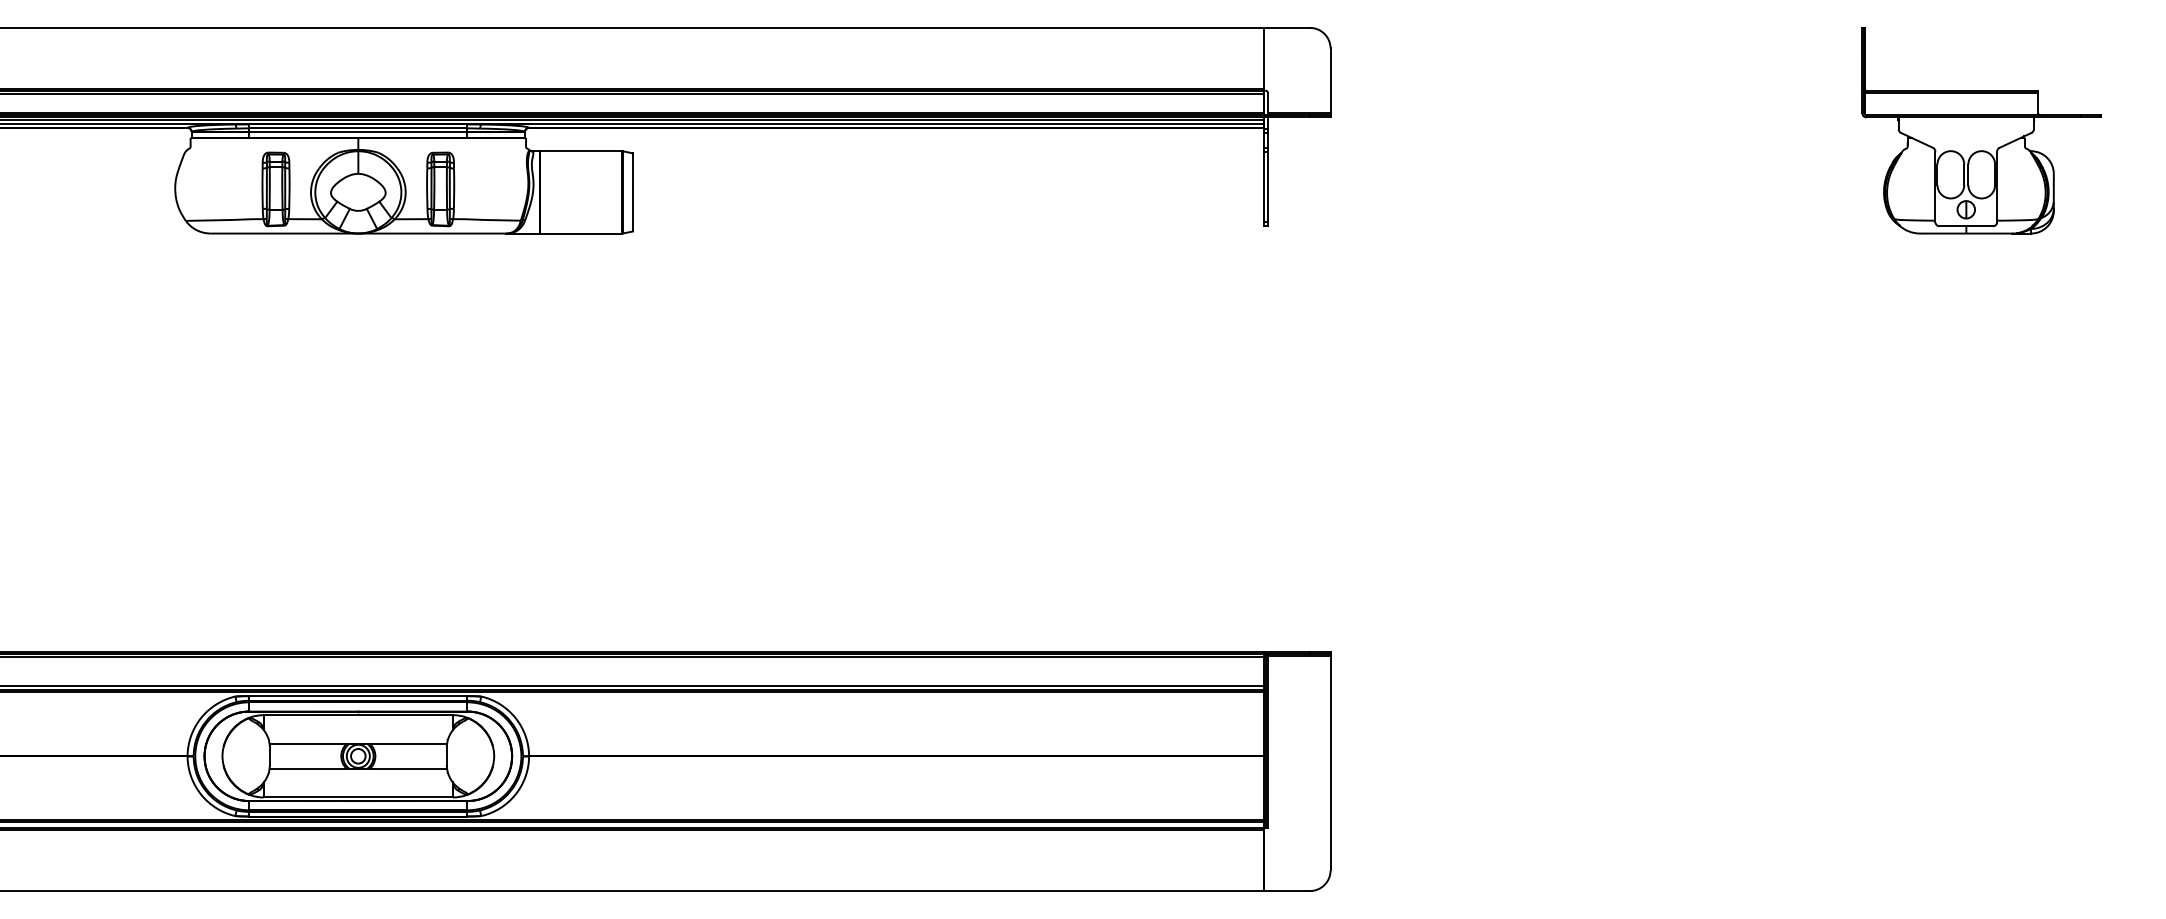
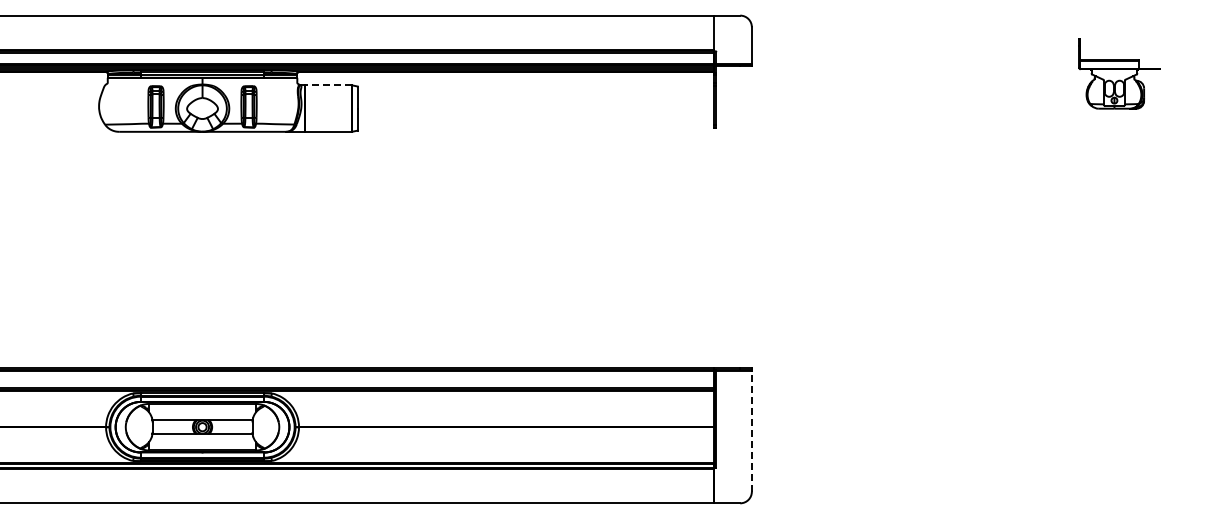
part: (1981, 130) -> (1119, 73), size x0.6
line: (581, 151) -> (328, 85), solid -> dashed
line: (1329, 762) -> (751, 430), solid -> dashed

